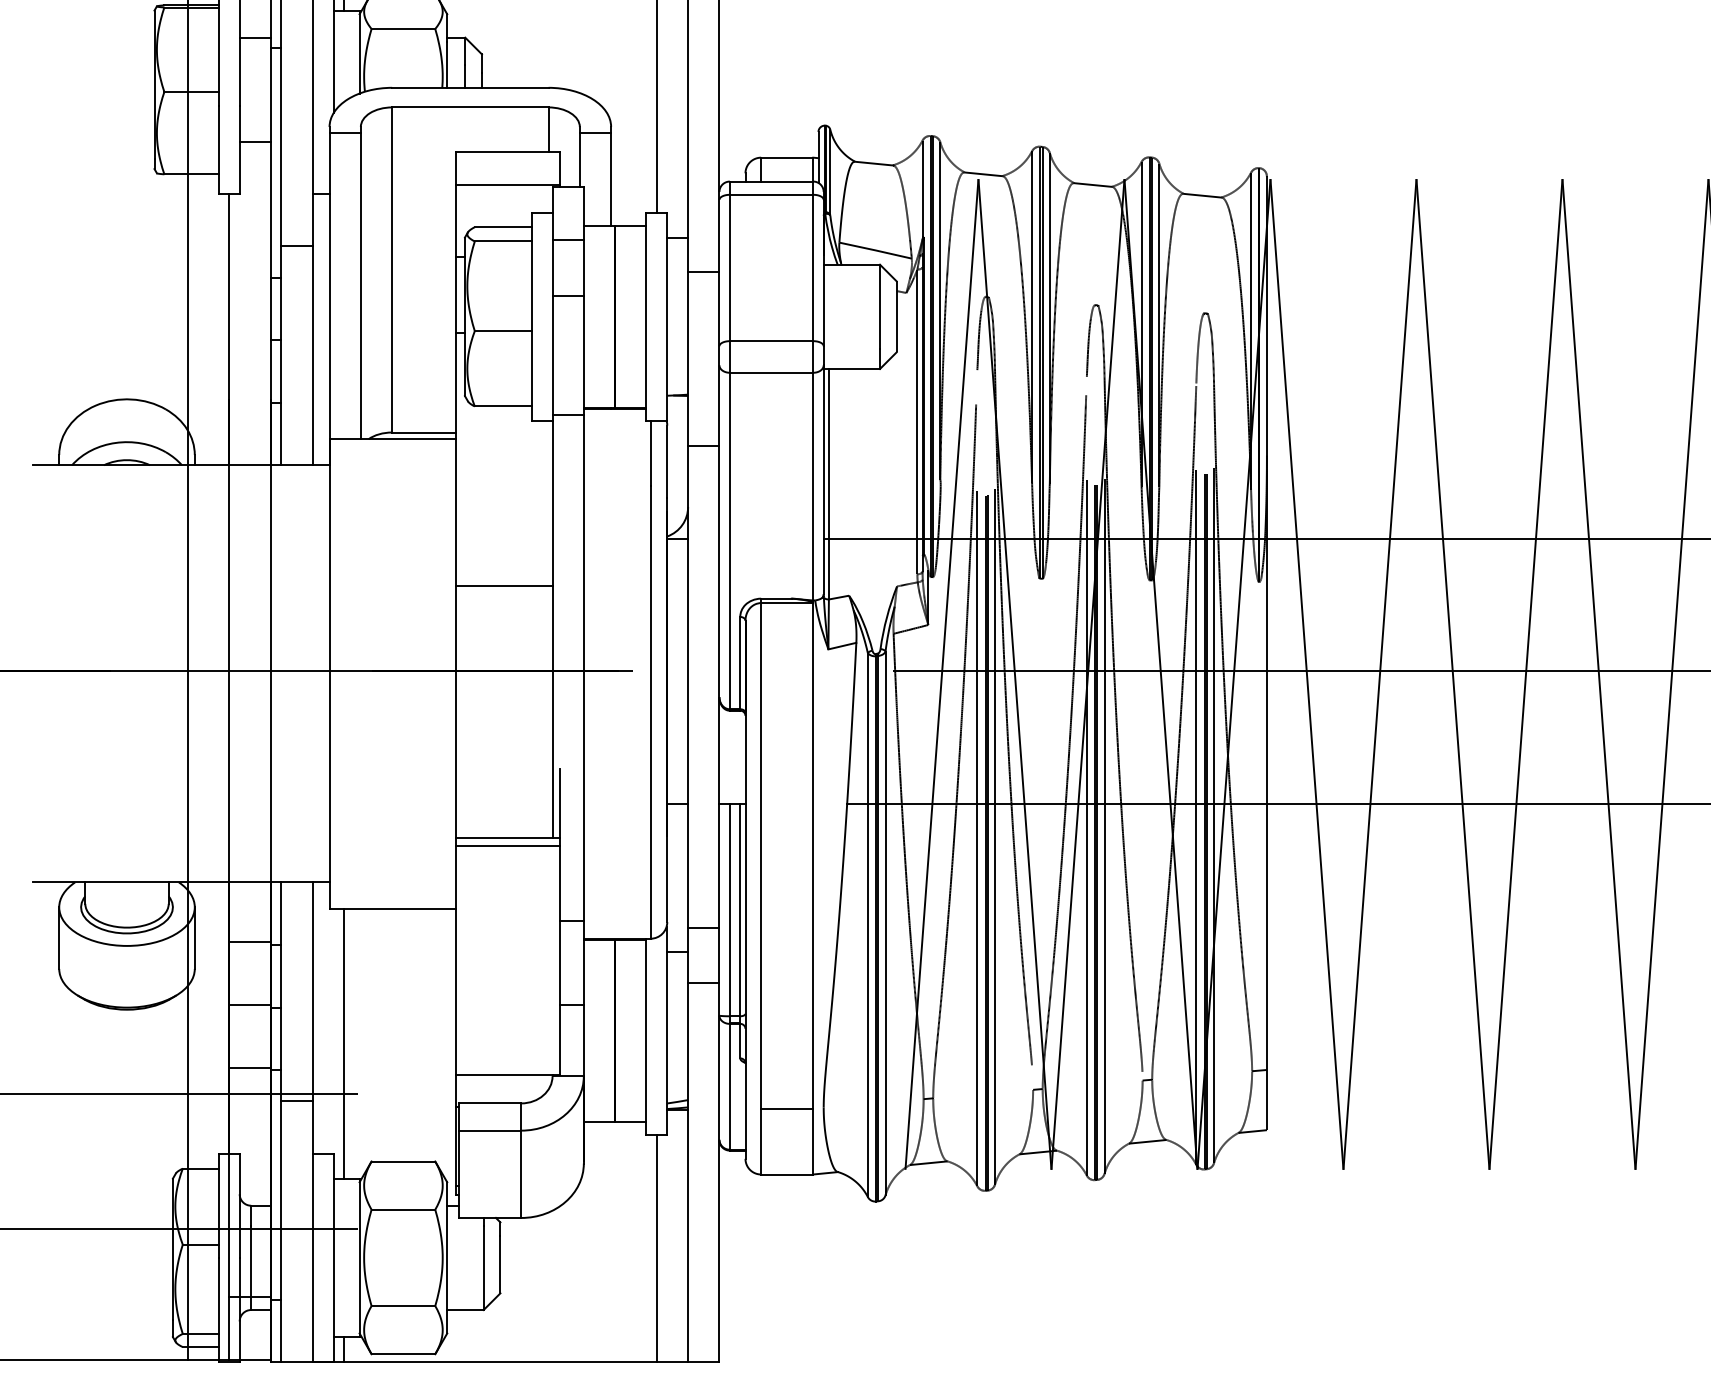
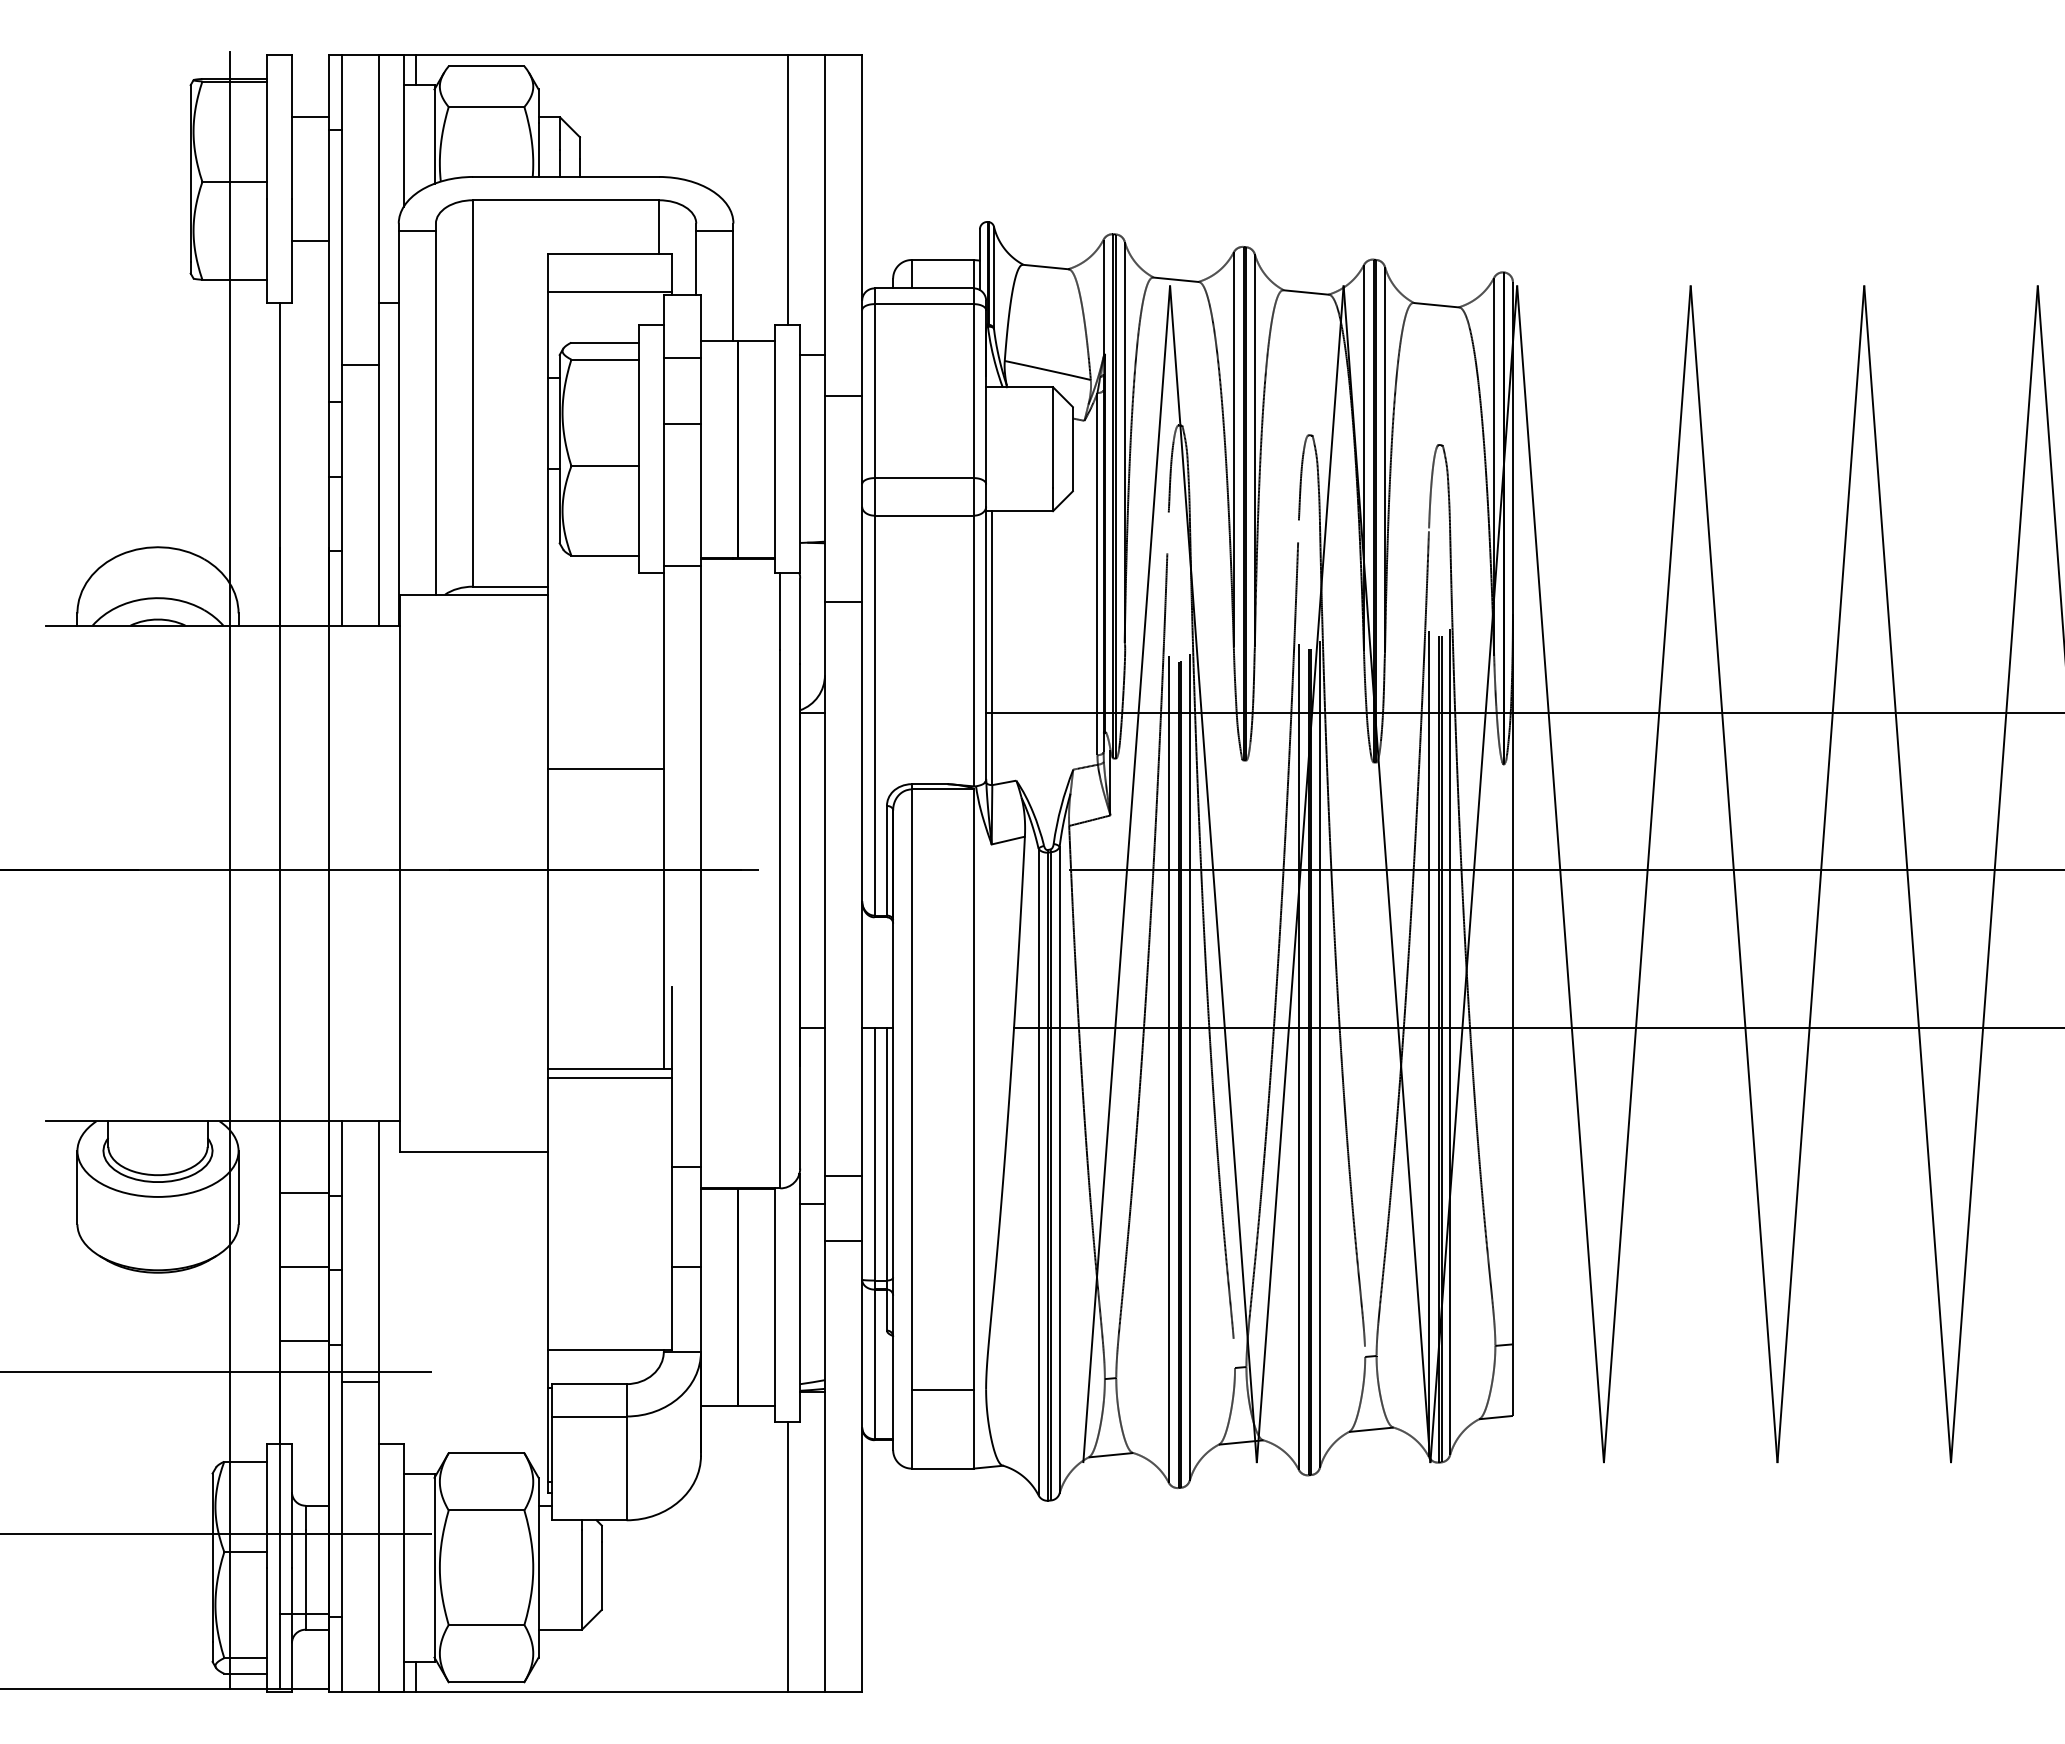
line: (343, 1043) -> (415, 1312), removed

